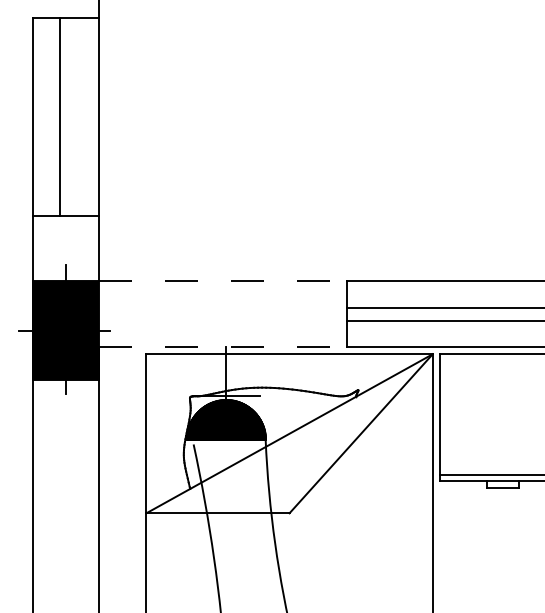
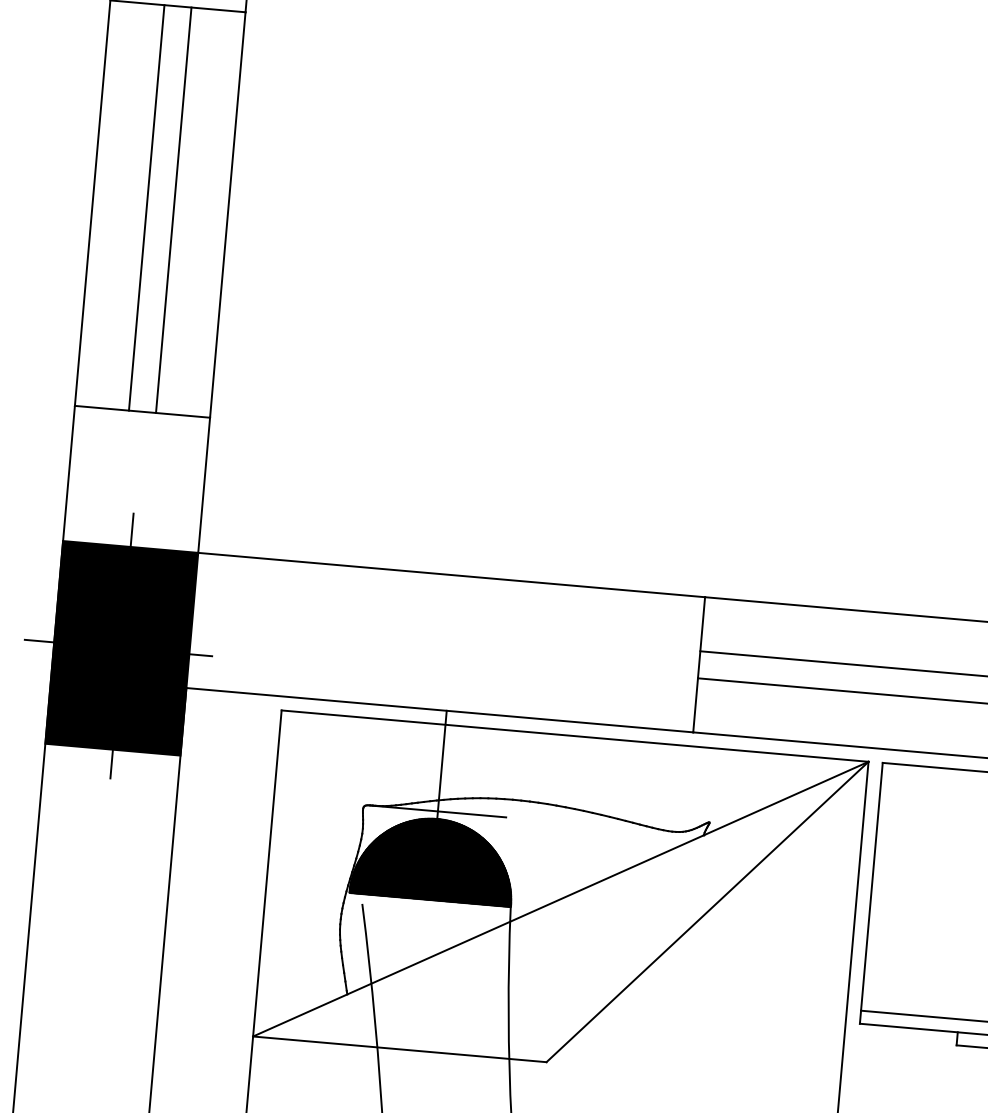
line: (72, 116) -> (172, 209), added
line: (222, 281) -> (450, 575), dashed -> solid
line: (222, 347) -> (438, 710), dashed -> solid

